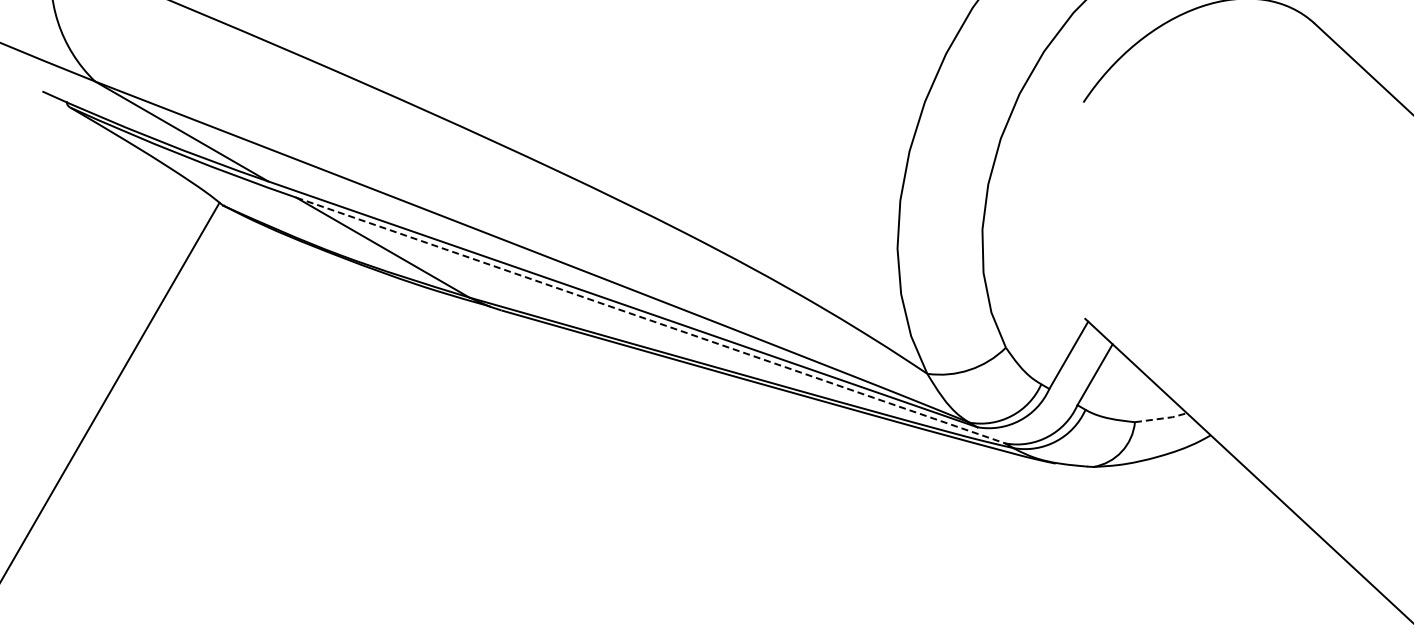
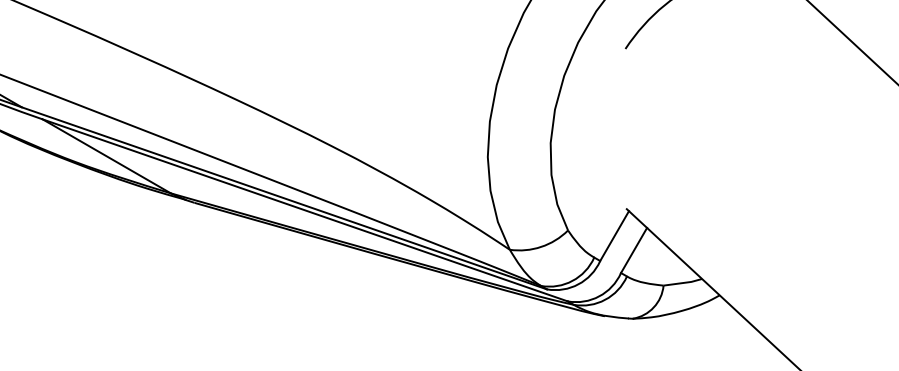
line: (651, 320) -> (305, 210), dashed -> solid
line: (1161, 418) -> (683, 282), dashed -> solid

